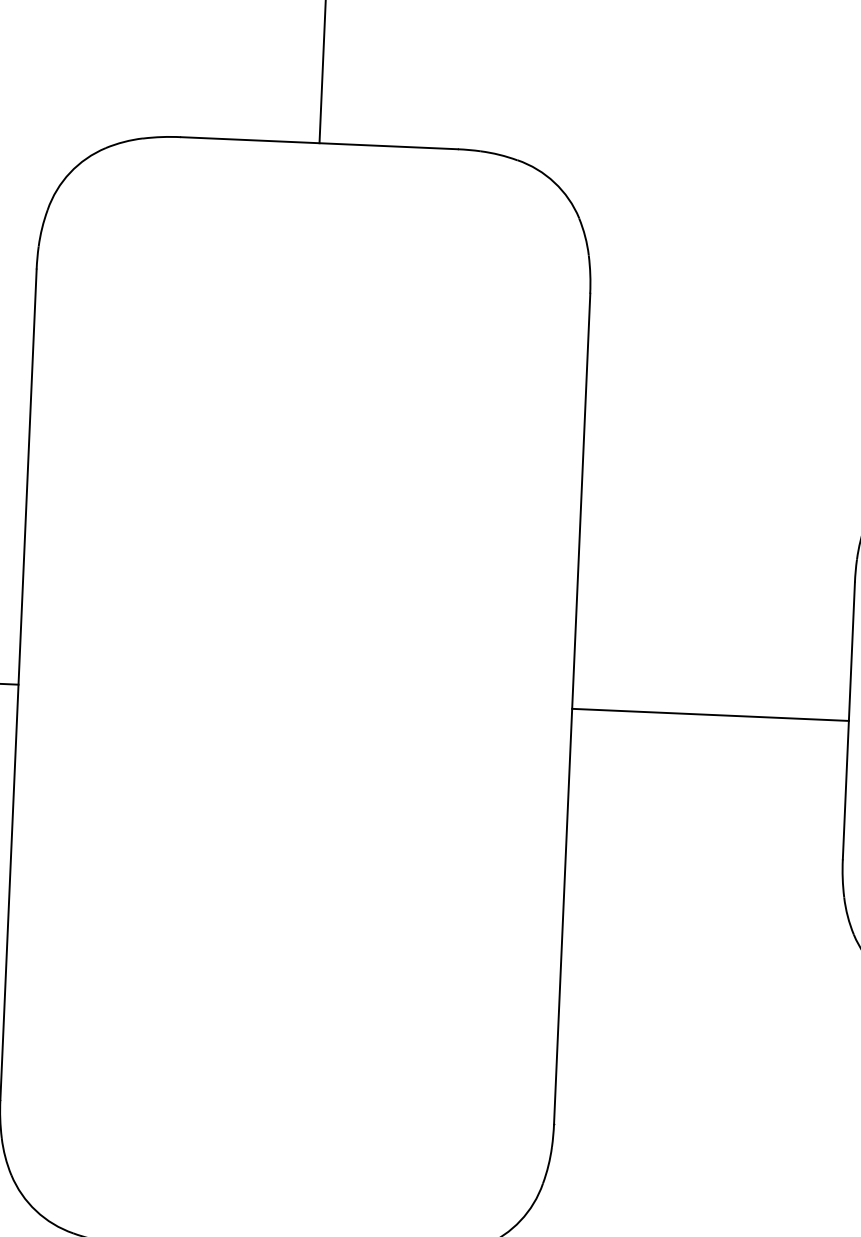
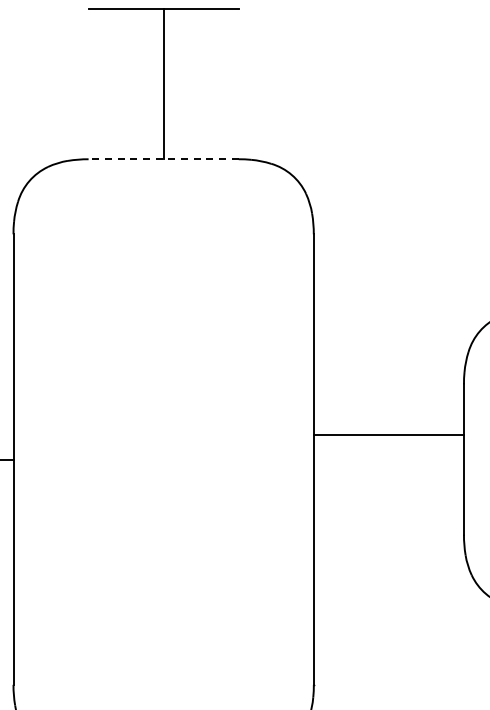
line: (319, 143) -> (163, 159), solid -> dashed
line: (709, 714) -> (388, 434), moved

